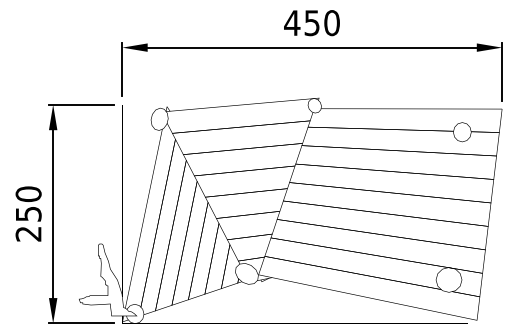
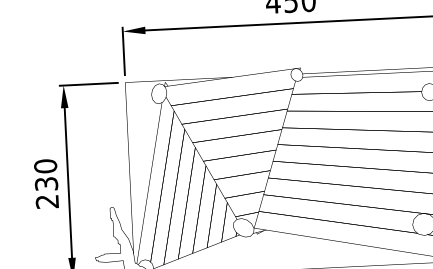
text: (27, 213) -> (45, 183), 250 -> 230

